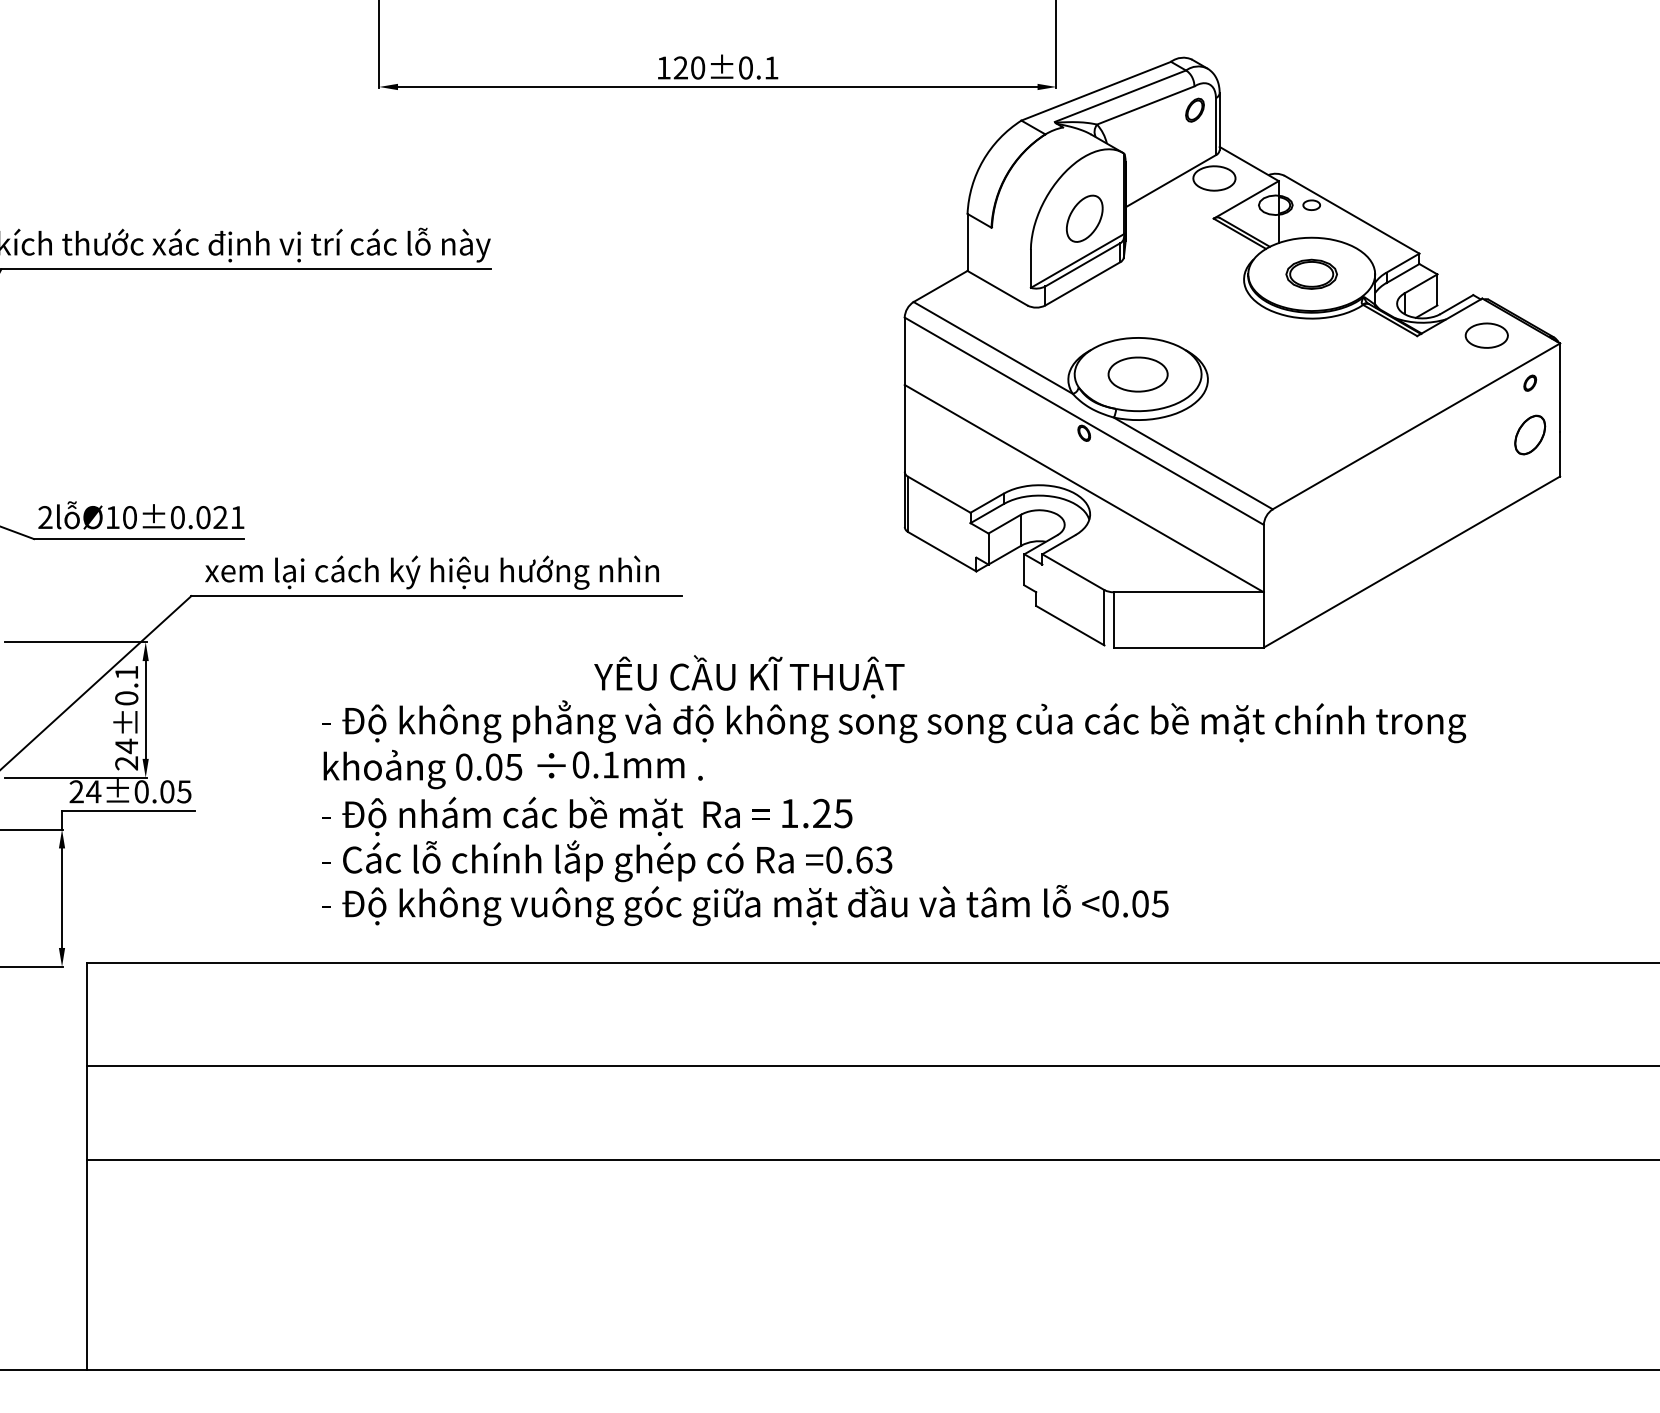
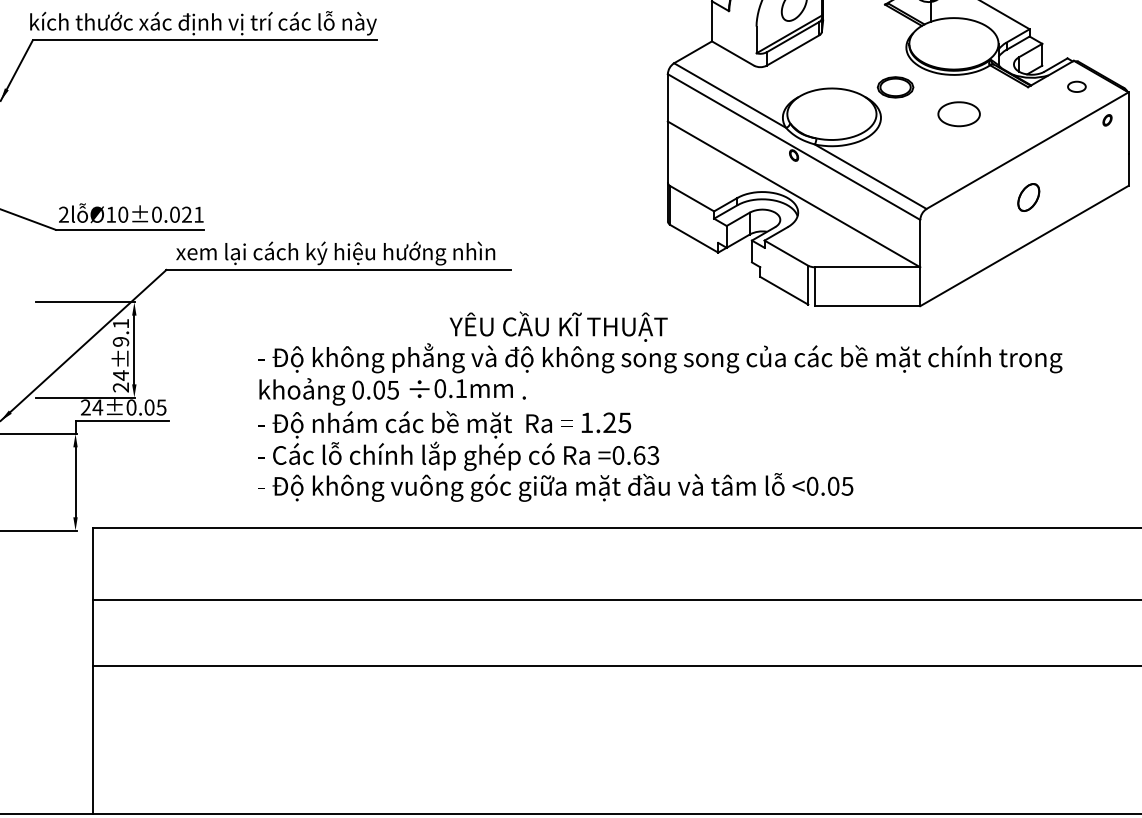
part: (1311, 273) -> (895, 86), moved
part: (1486, 335) -> (1076, 86), size x0.6
part: (1137, 374) -> (958, 114), moved
part: (1530, 434) -> (1028, 197), moved
text: (126, 698) -> (120, 341), 24±0.1 -> 24±9.1

